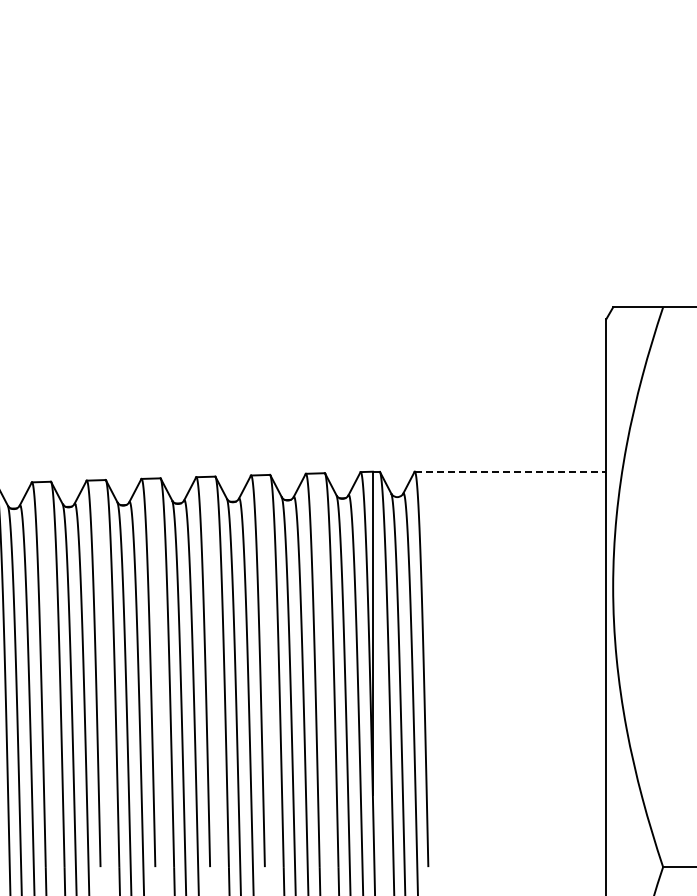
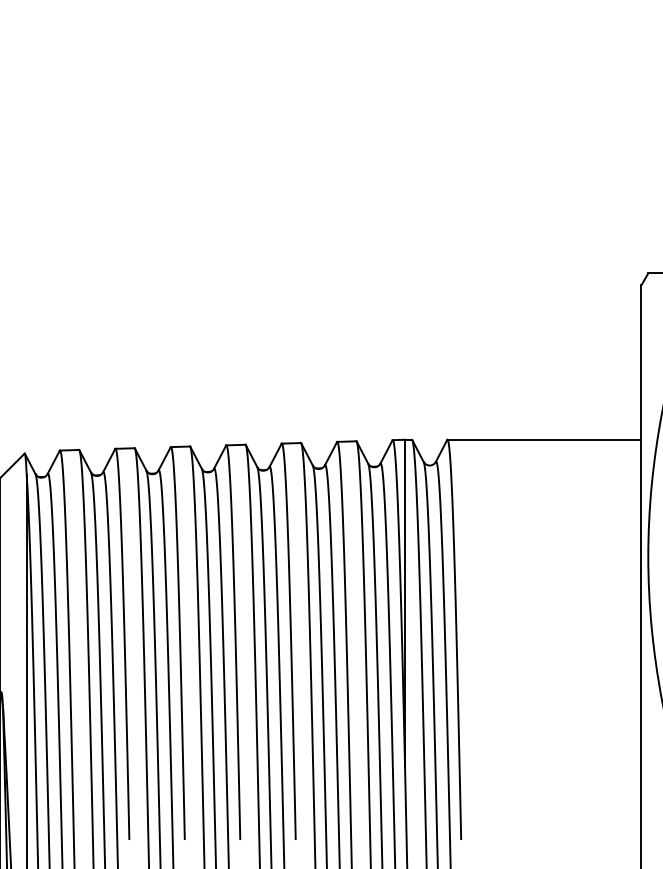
line: (510, 471) -> (544, 439), dashed -> solid

